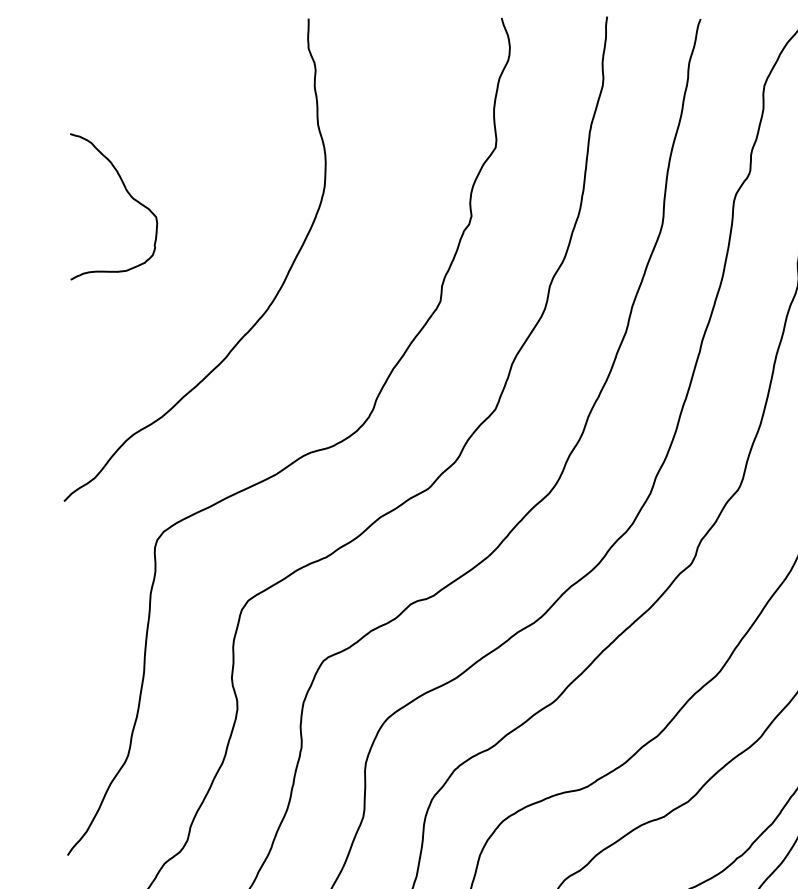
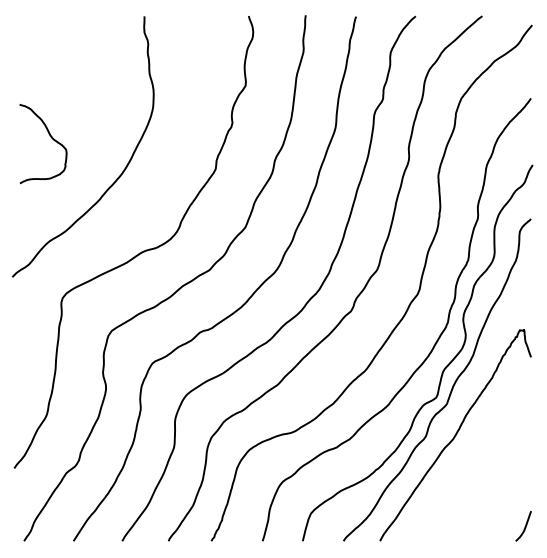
curve: (127, 194) -> (50, 137), moved

